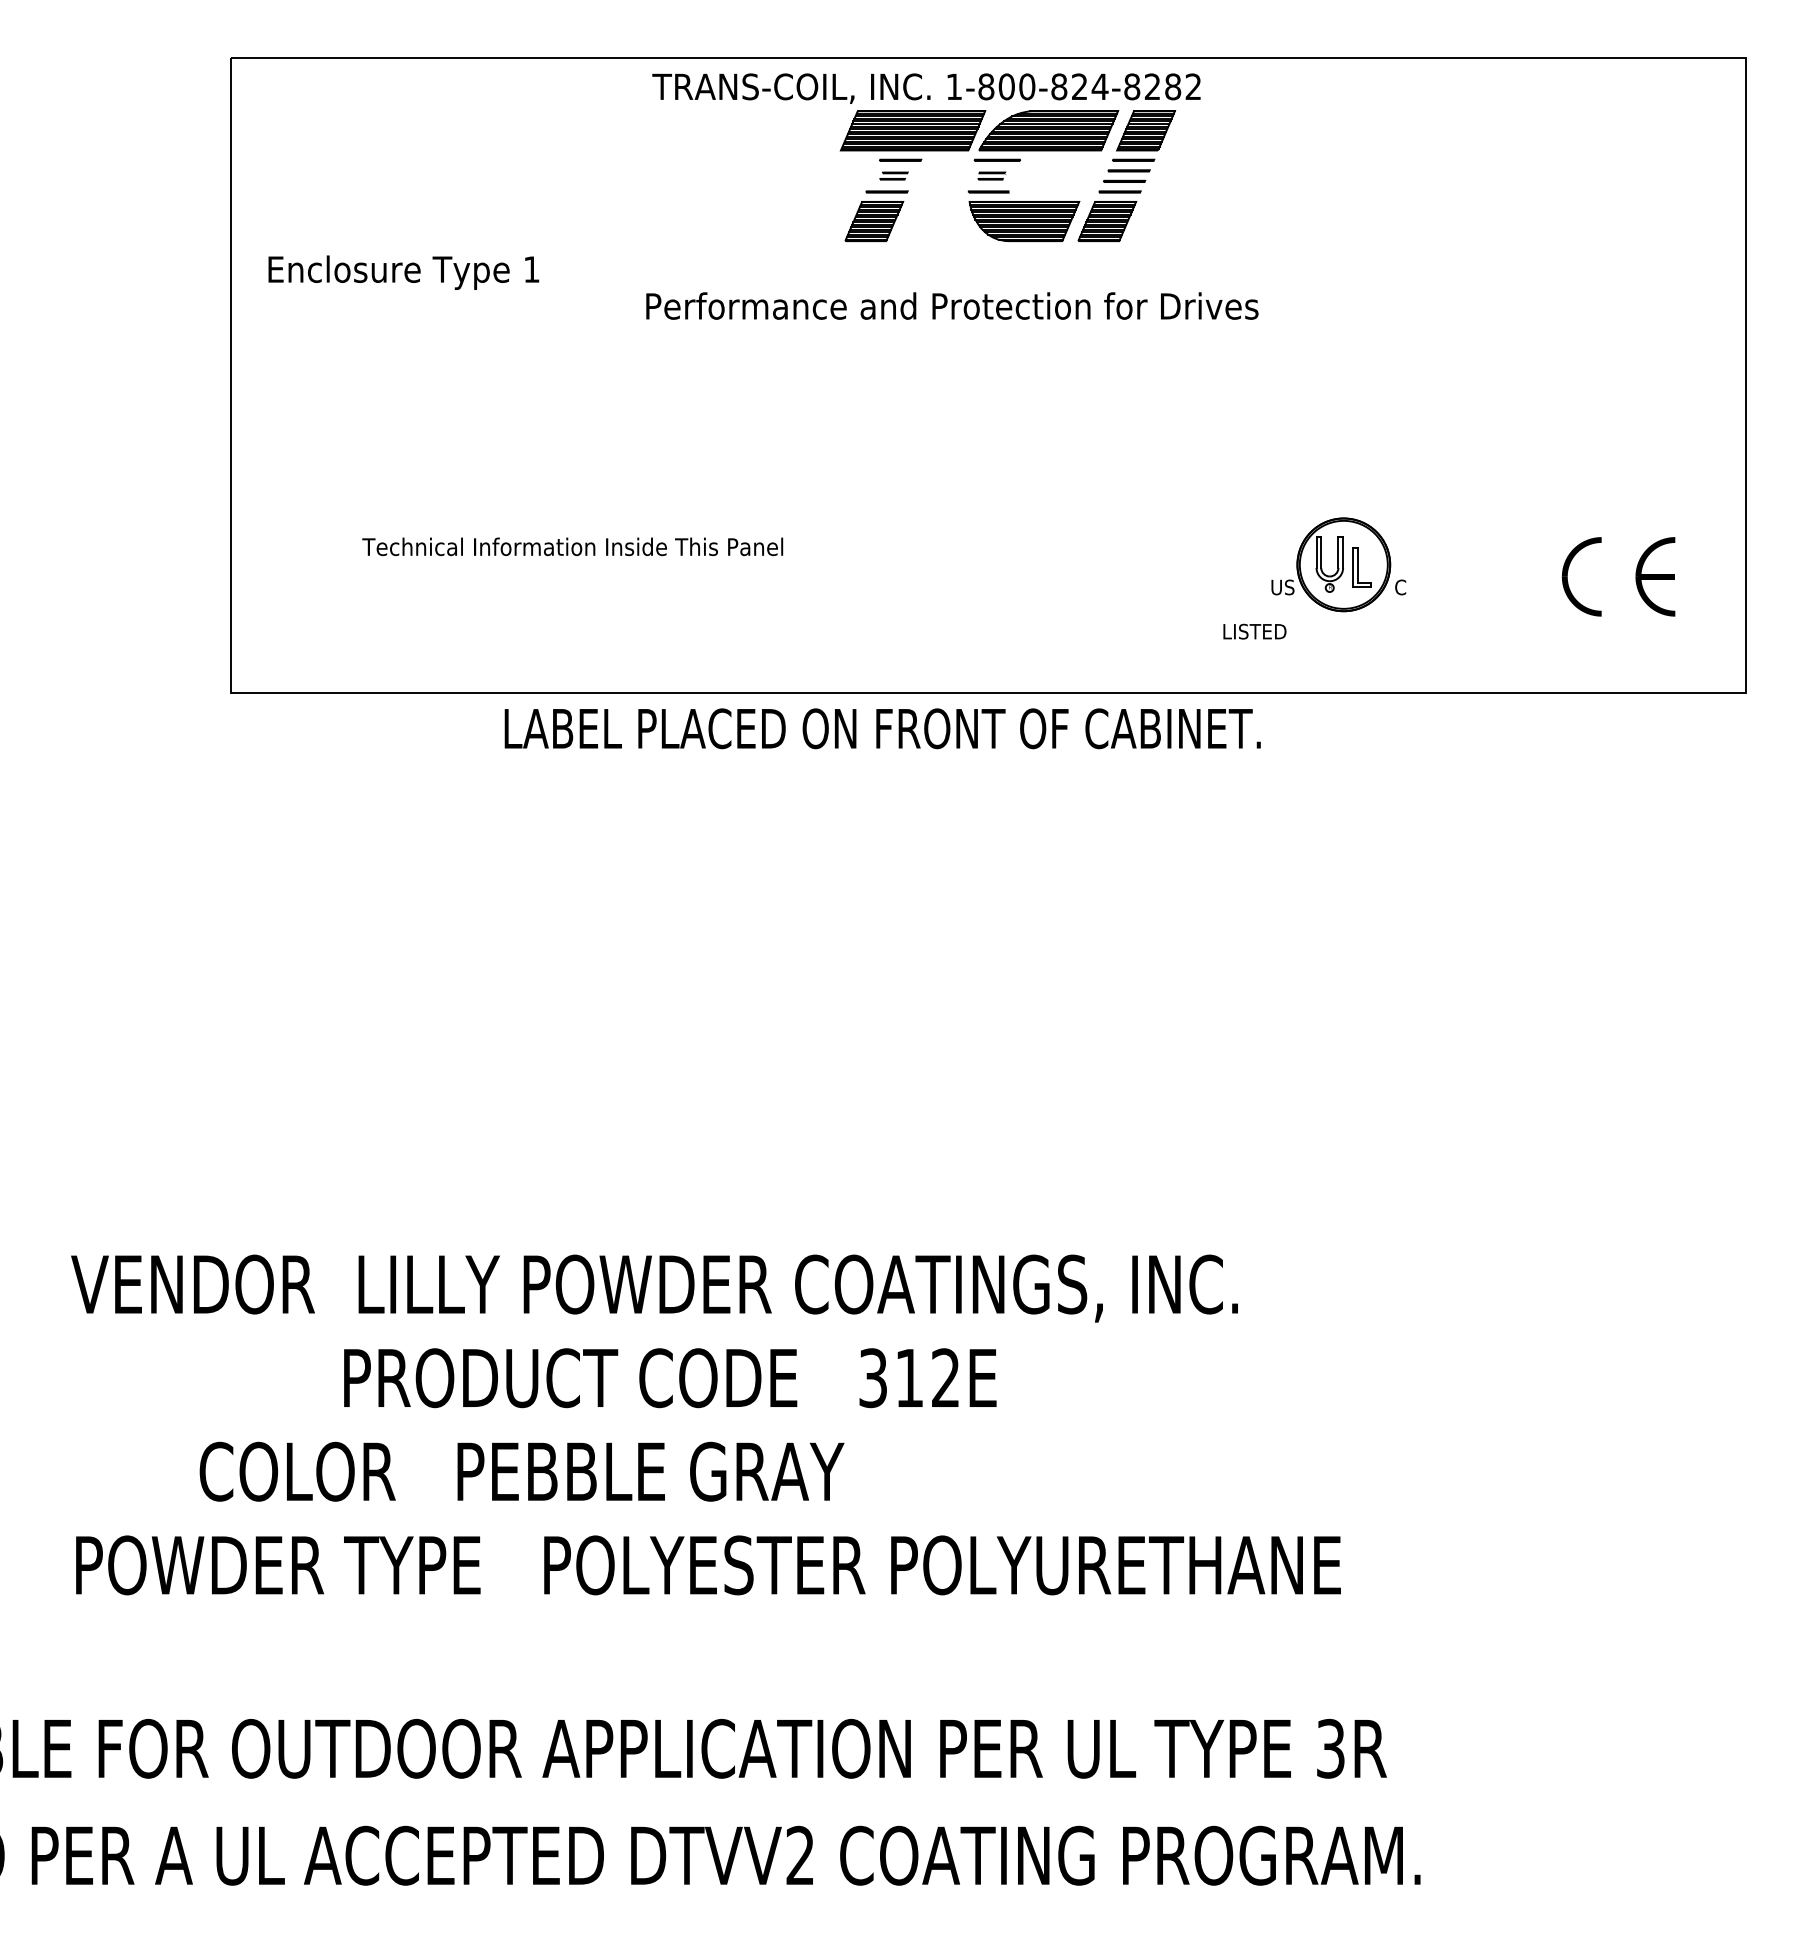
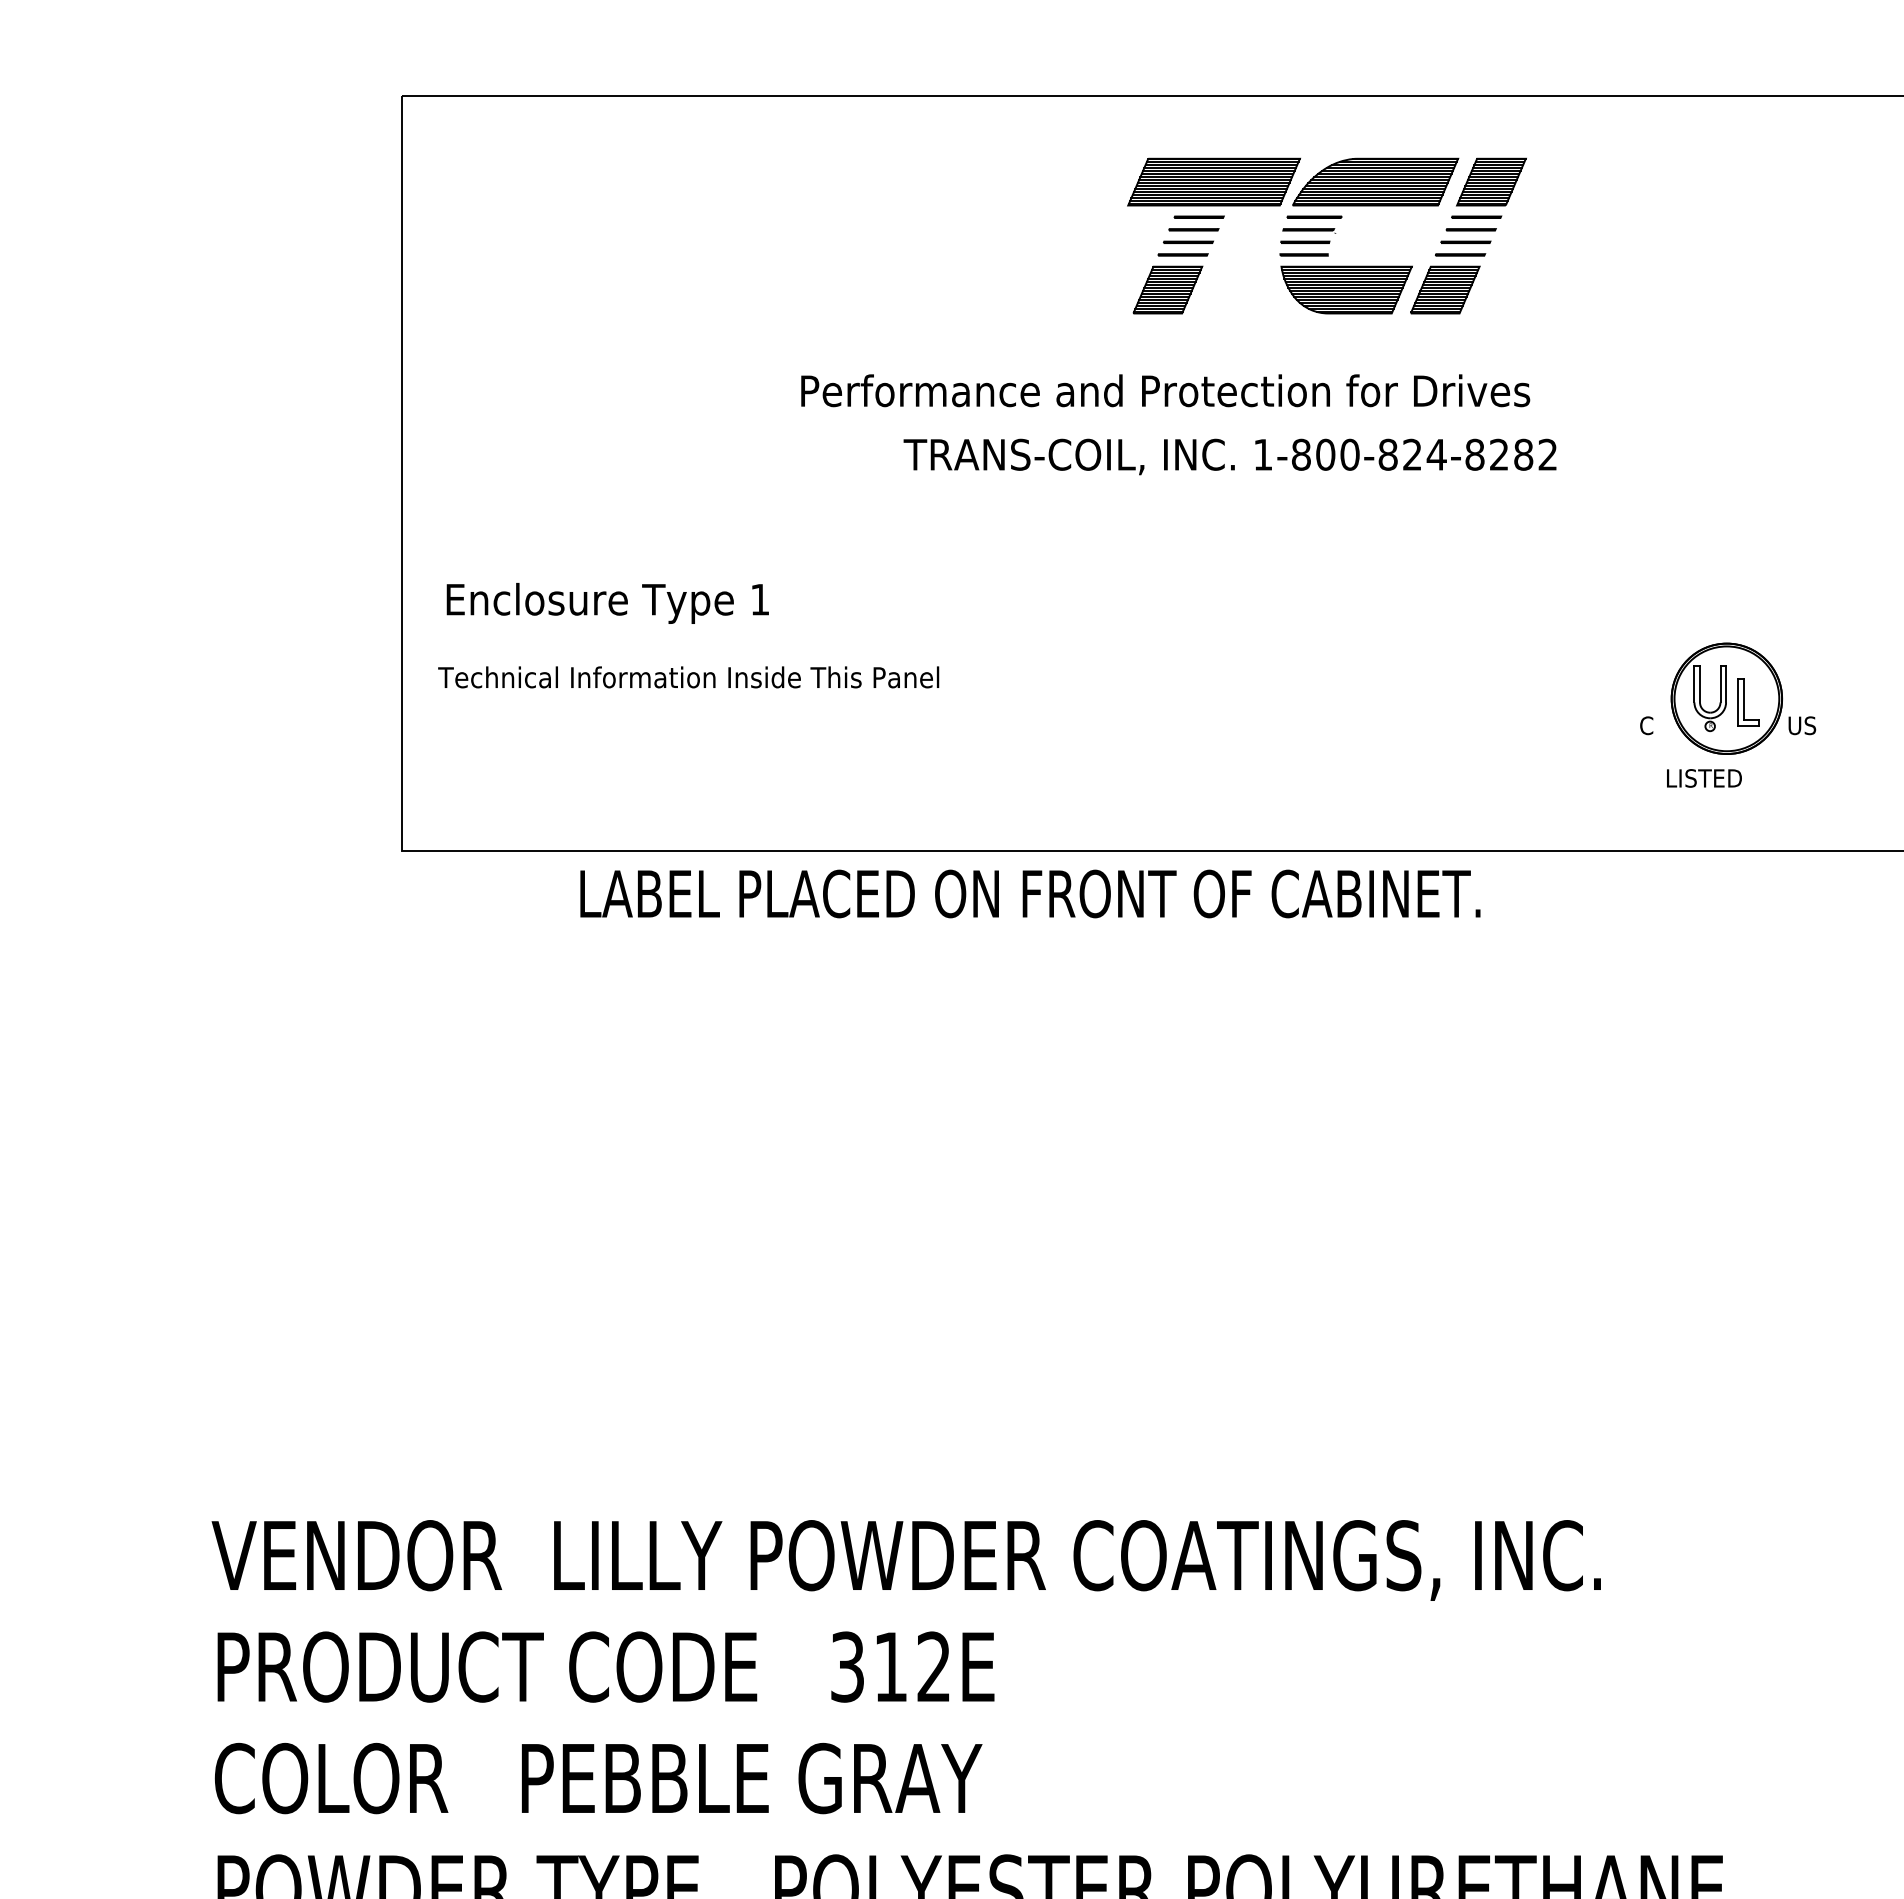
text: (926, 88) -> (1230, 456), moved
part: (893, 175) -> (1190, 235), size x1.67
part: (991, 175) -> (1307, 235), size x1.67
text: (403, 272) -> (607, 603), moved
text: (952, 305) -> (1165, 390), moved
text: (572, 546) -> (688, 676), moved
text: (1282, 587) -> (1653, 725), US -> C
text: (1406, 587) -> (1801, 725), C -> US
text: (1254, 631) -> (1703, 778), moved
text: (882, 728) -> (1030, 893), moved
text: (670, 1378) -> (606, 1667), moved
text: (521, 1471) -> (597, 1778), moved

